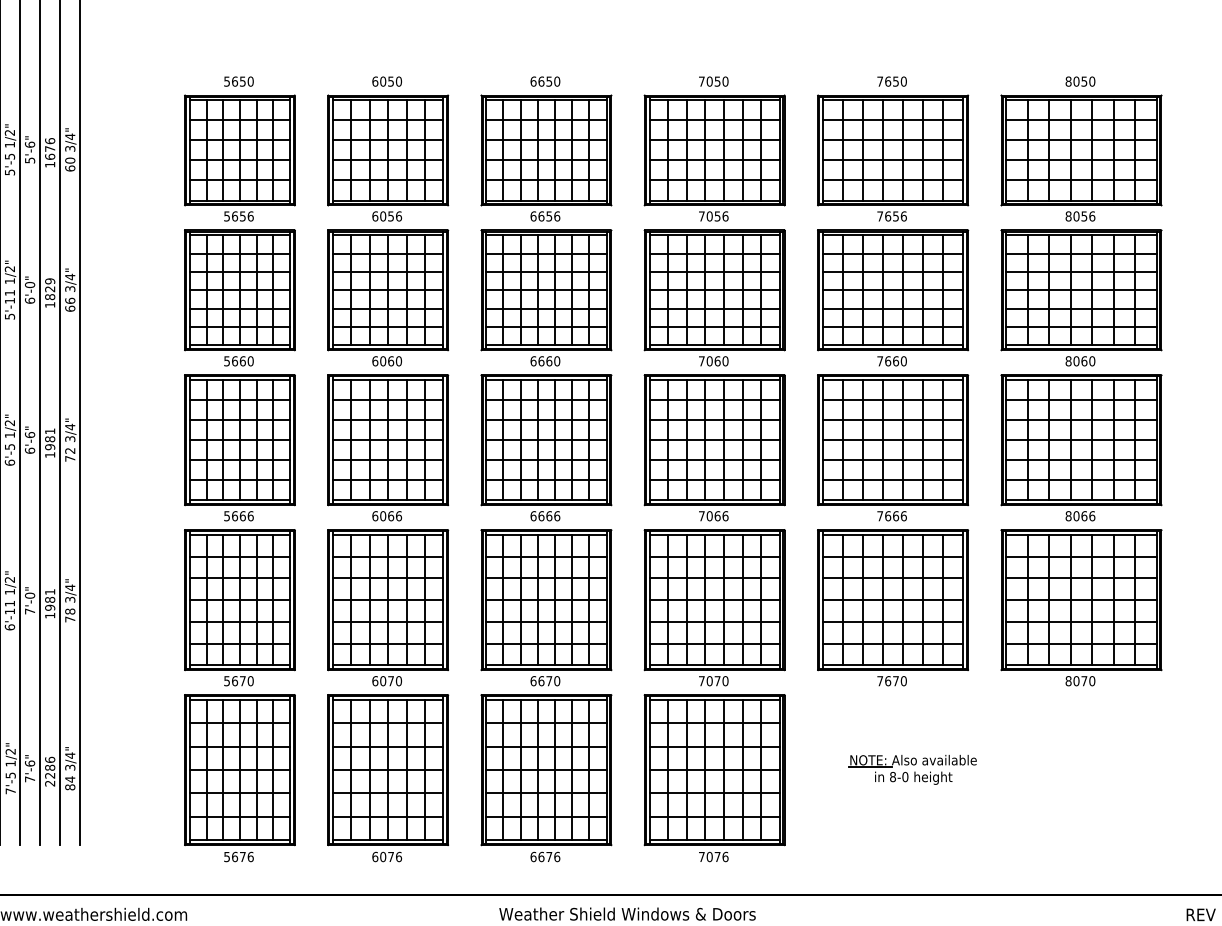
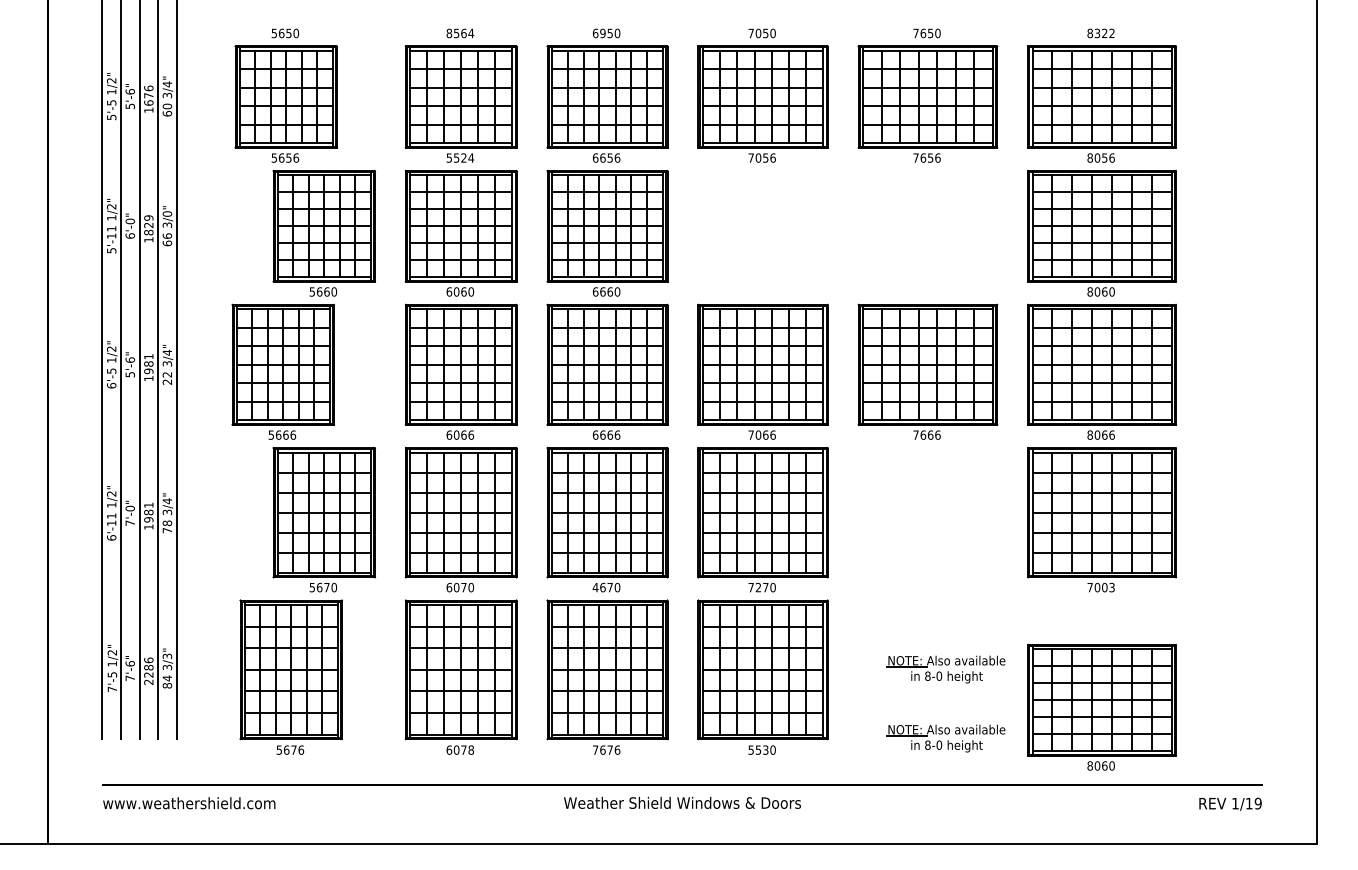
text: (387, 81) -> (460, 33), 6050 -> 8564
text: (540, 81) -> (602, 33), 6650 -> 6950
text: (1084, 81) -> (1104, 33), 8050 -> 8322
part: (239, 148) -> (285, 95), moved
text: (386, 215) -> (459, 157), 6056 -> 5524
text: (70, 277) -> (167, 214), 3/4" -> 3/0"
part: (714, 296) -> (762, 232), removed
part: (892, 296) -> (927, 232), removed
part: (239, 447) -> (282, 371), moved
text: (29, 450) -> (129, 374), 6'-6" -> 5'-6"
text: (69, 458) -> (166, 381), 72 -> 22
part: (892, 607) -> (927, 519), removed
text: (533, 681) -> (595, 587), 6670 -> 4670
text: (709, 681) -> (758, 587), 7070 -> 7270
text: (1079, 681) -> (1100, 587), 8070 -> 7003
text: (70, 755) -> (167, 656), 3/4" -> 3/3"
part: (239, 777) -> (290, 676), moved
part: (1081, 810) -> (1102, 707), added
part: (912, 844) -> (945, 738), added
text: (399, 856) -> (471, 749), 6076 -> 6078
text: (533, 856) -> (595, 749), 6676 -> 7676
text: (712, 856) -> (761, 749), 7076 -> 5530

